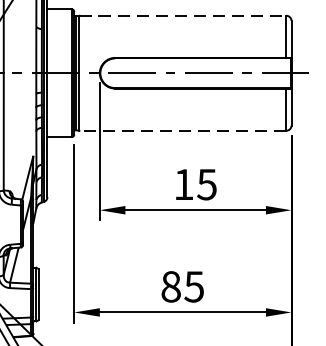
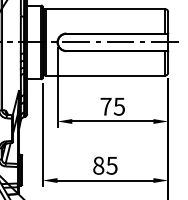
line: (182, 16) -> (105, 9), dashed -> solid
line: (182, 130) -> (105, 75), dashed -> solid
text: (182, 184) -> (105, 106), 15 -> 75

